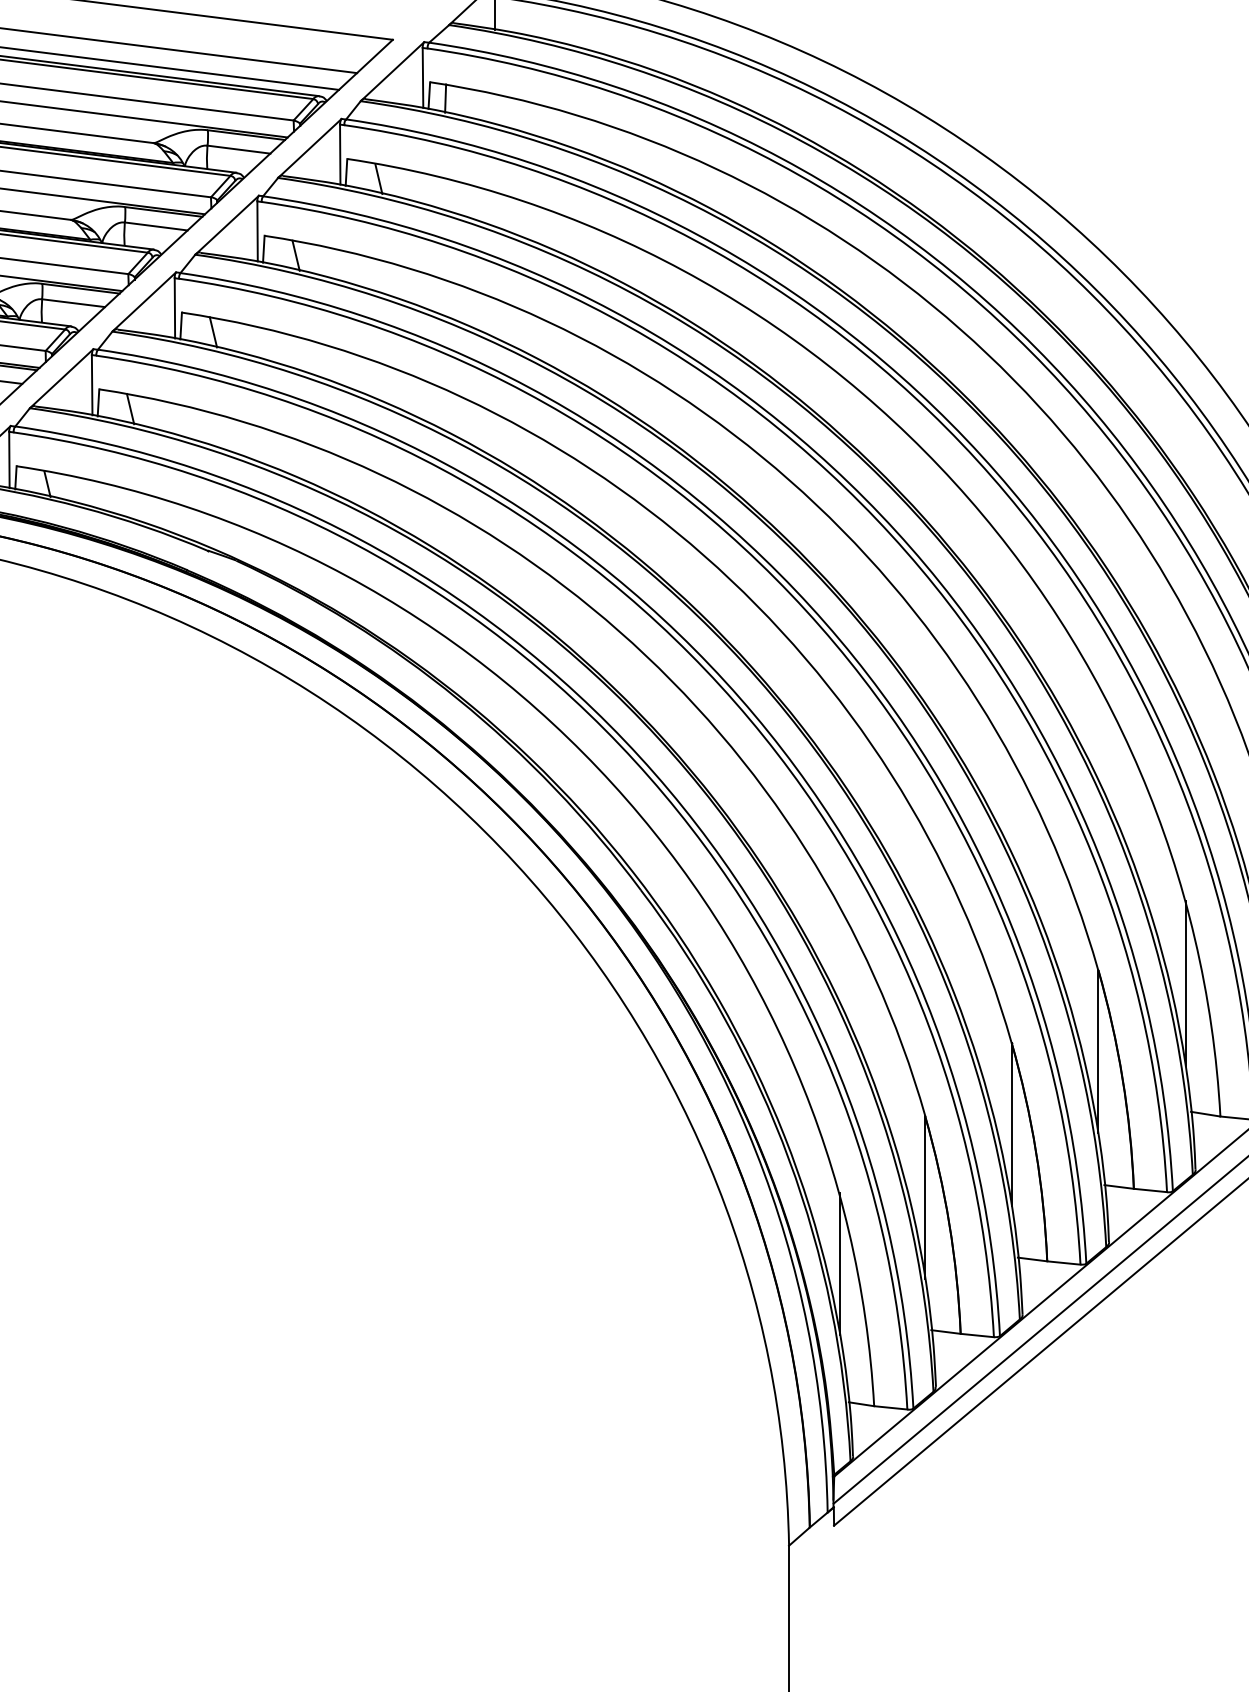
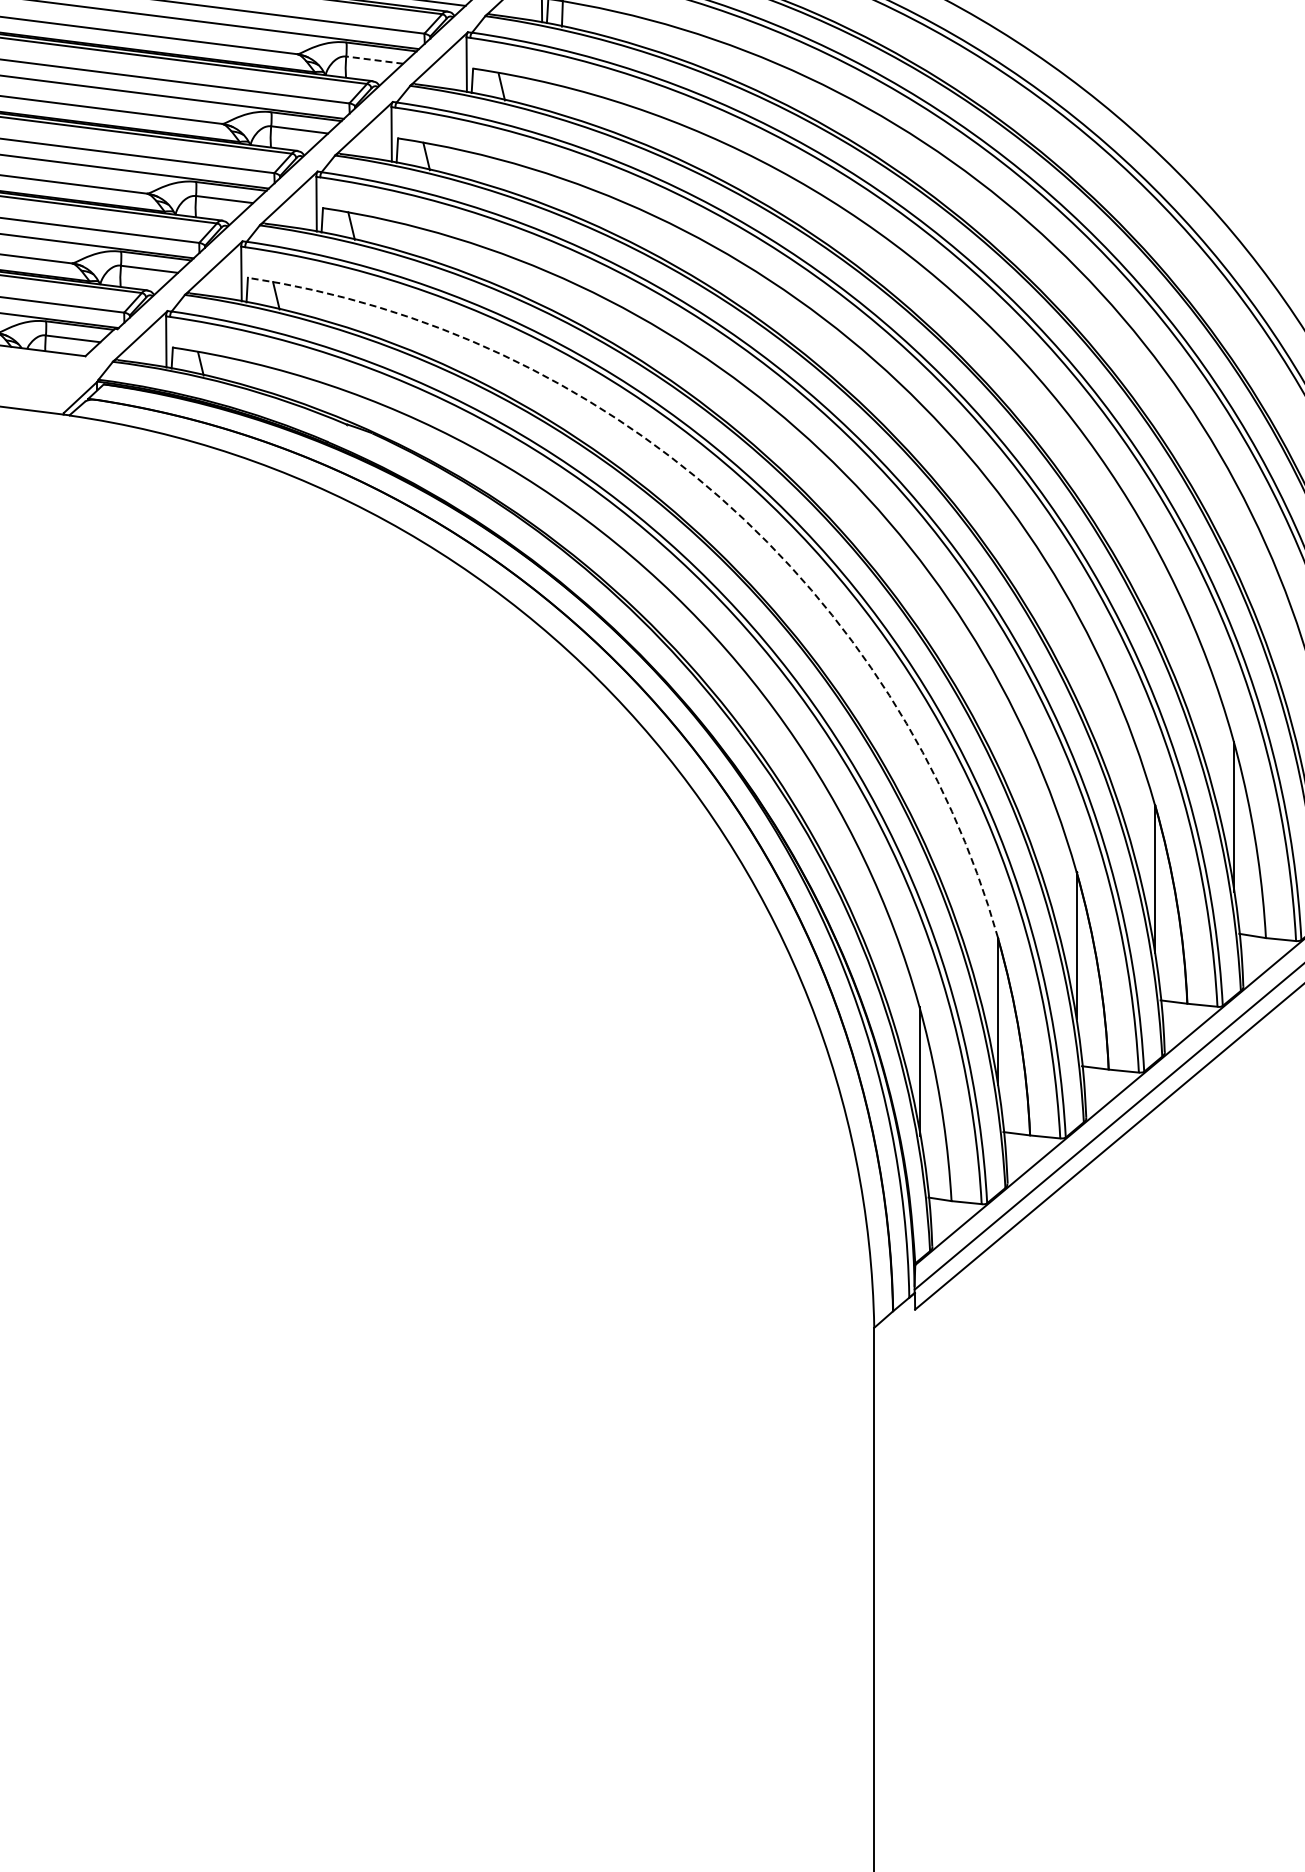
line: (238, 150) -> (374, 60), solid -> dashed
arc: (619, 631) -> (720, 497), solid -> dashed

